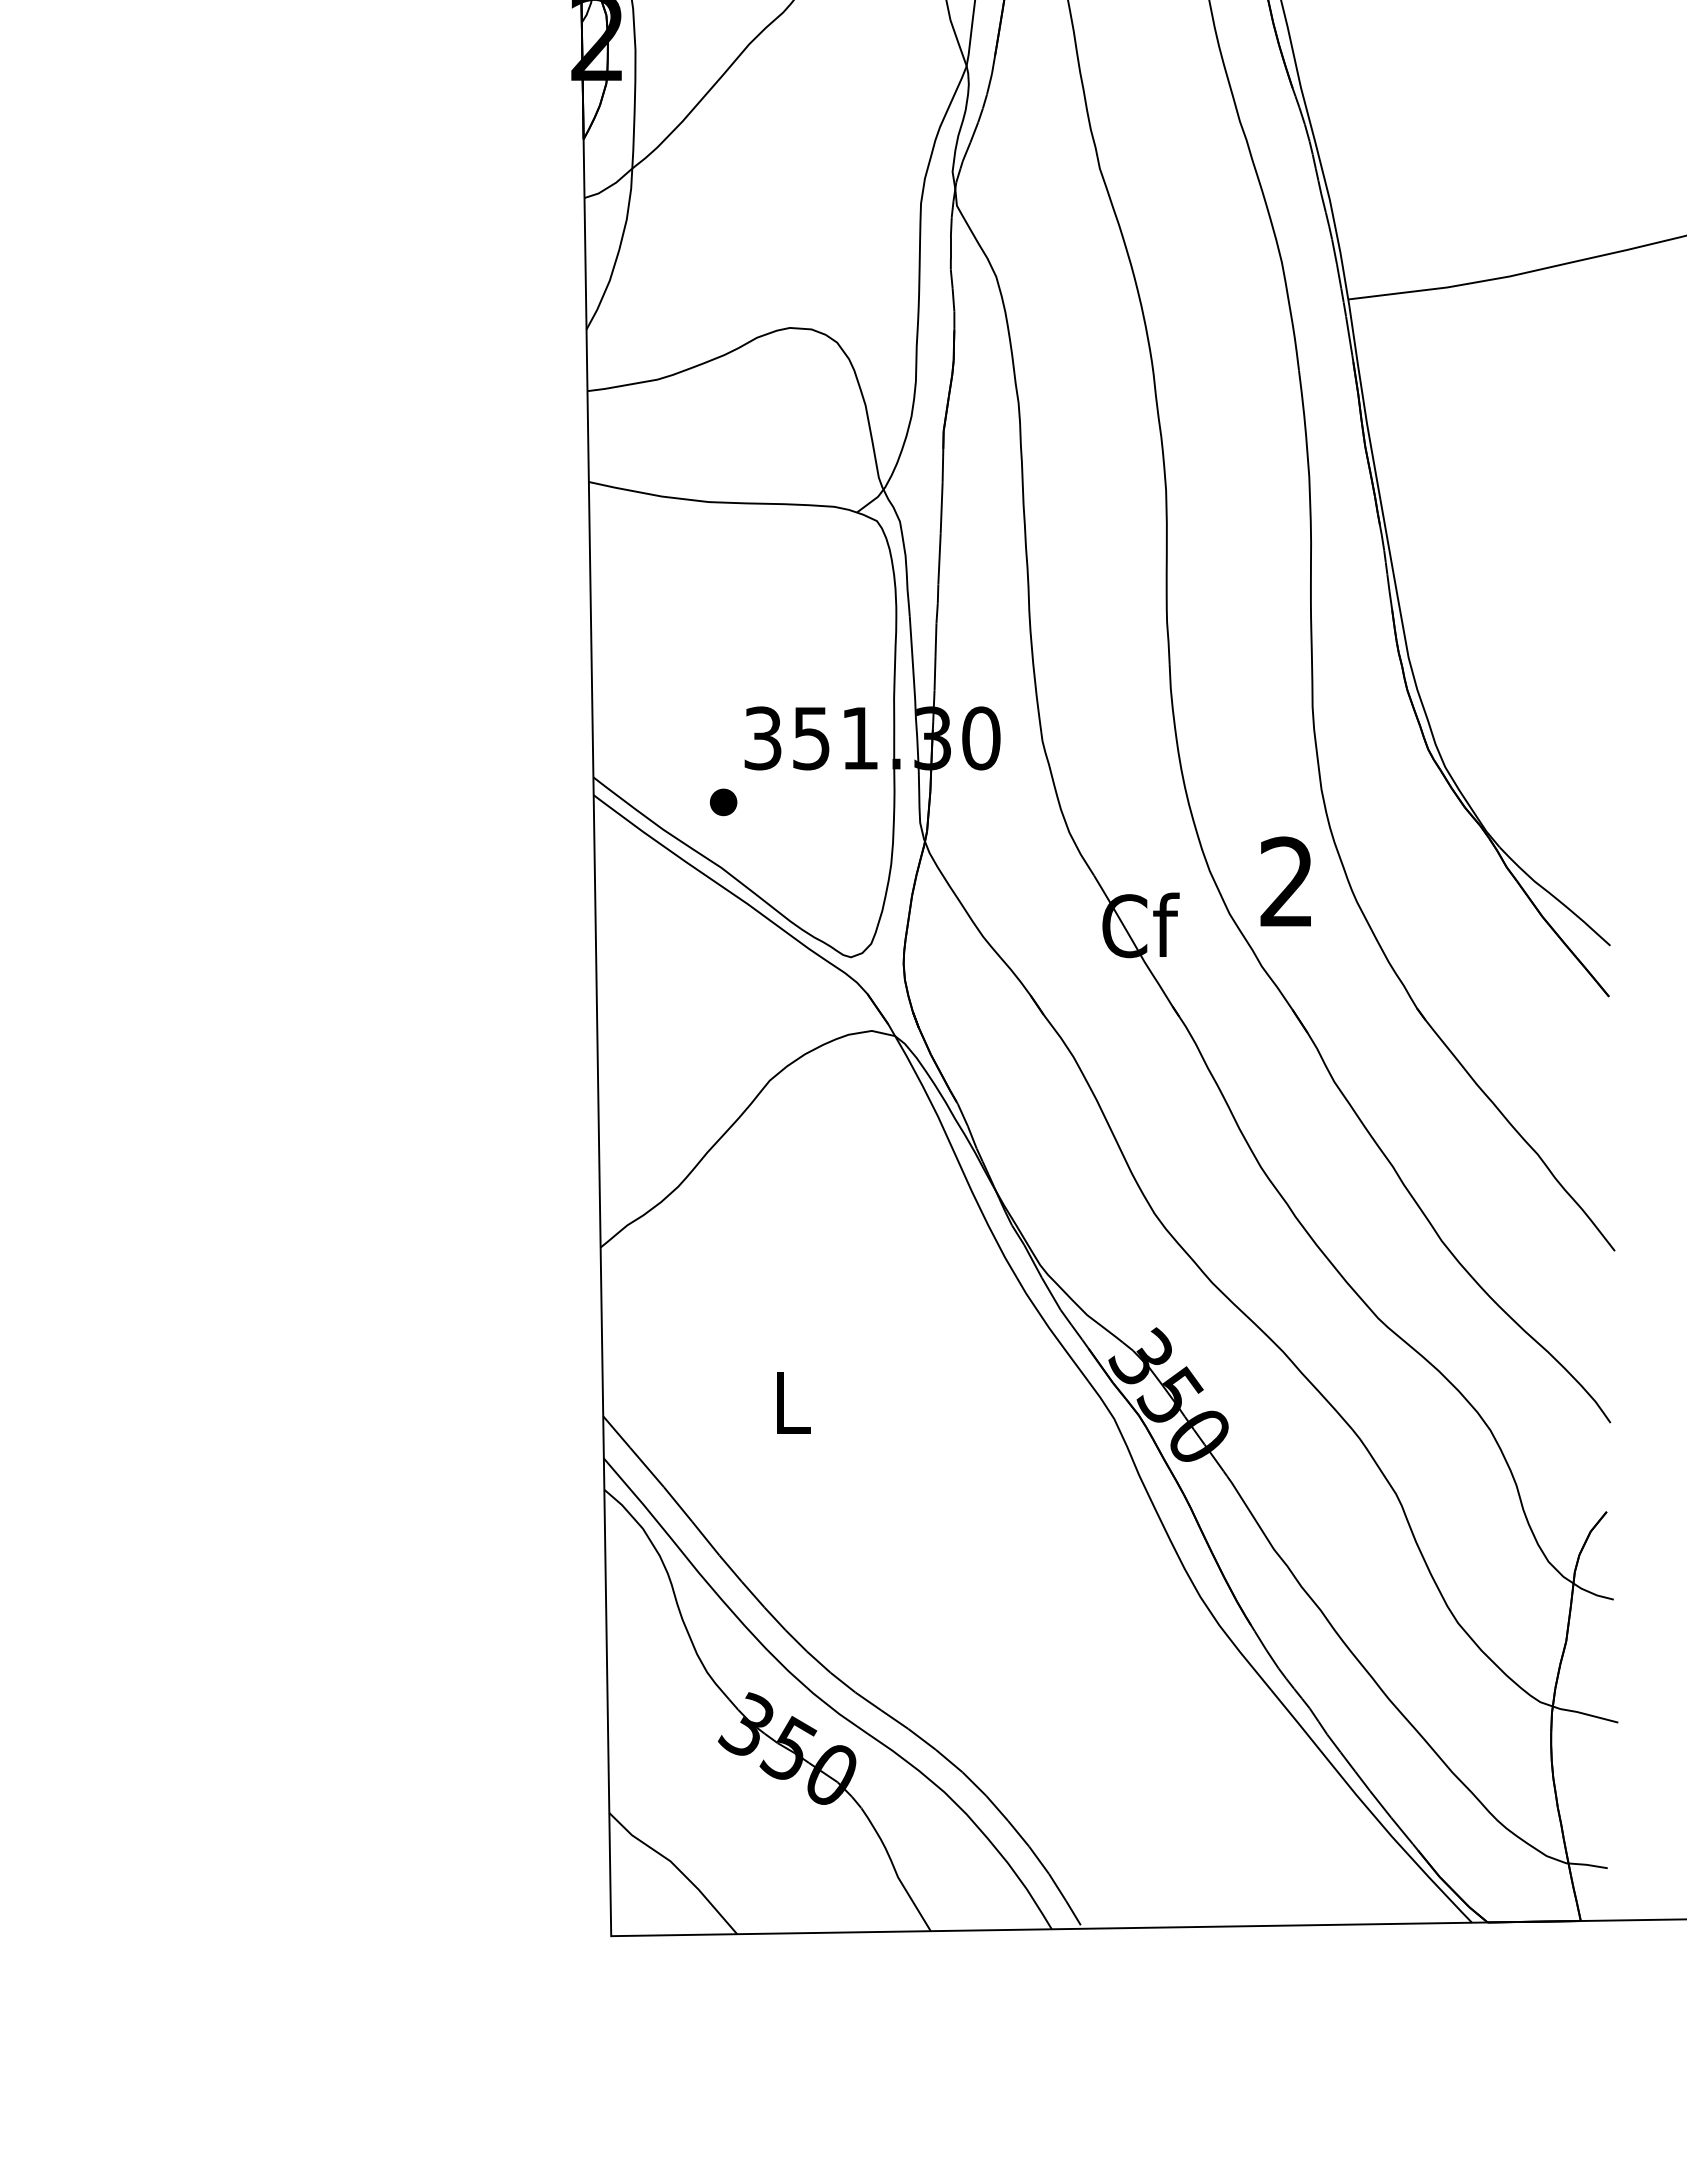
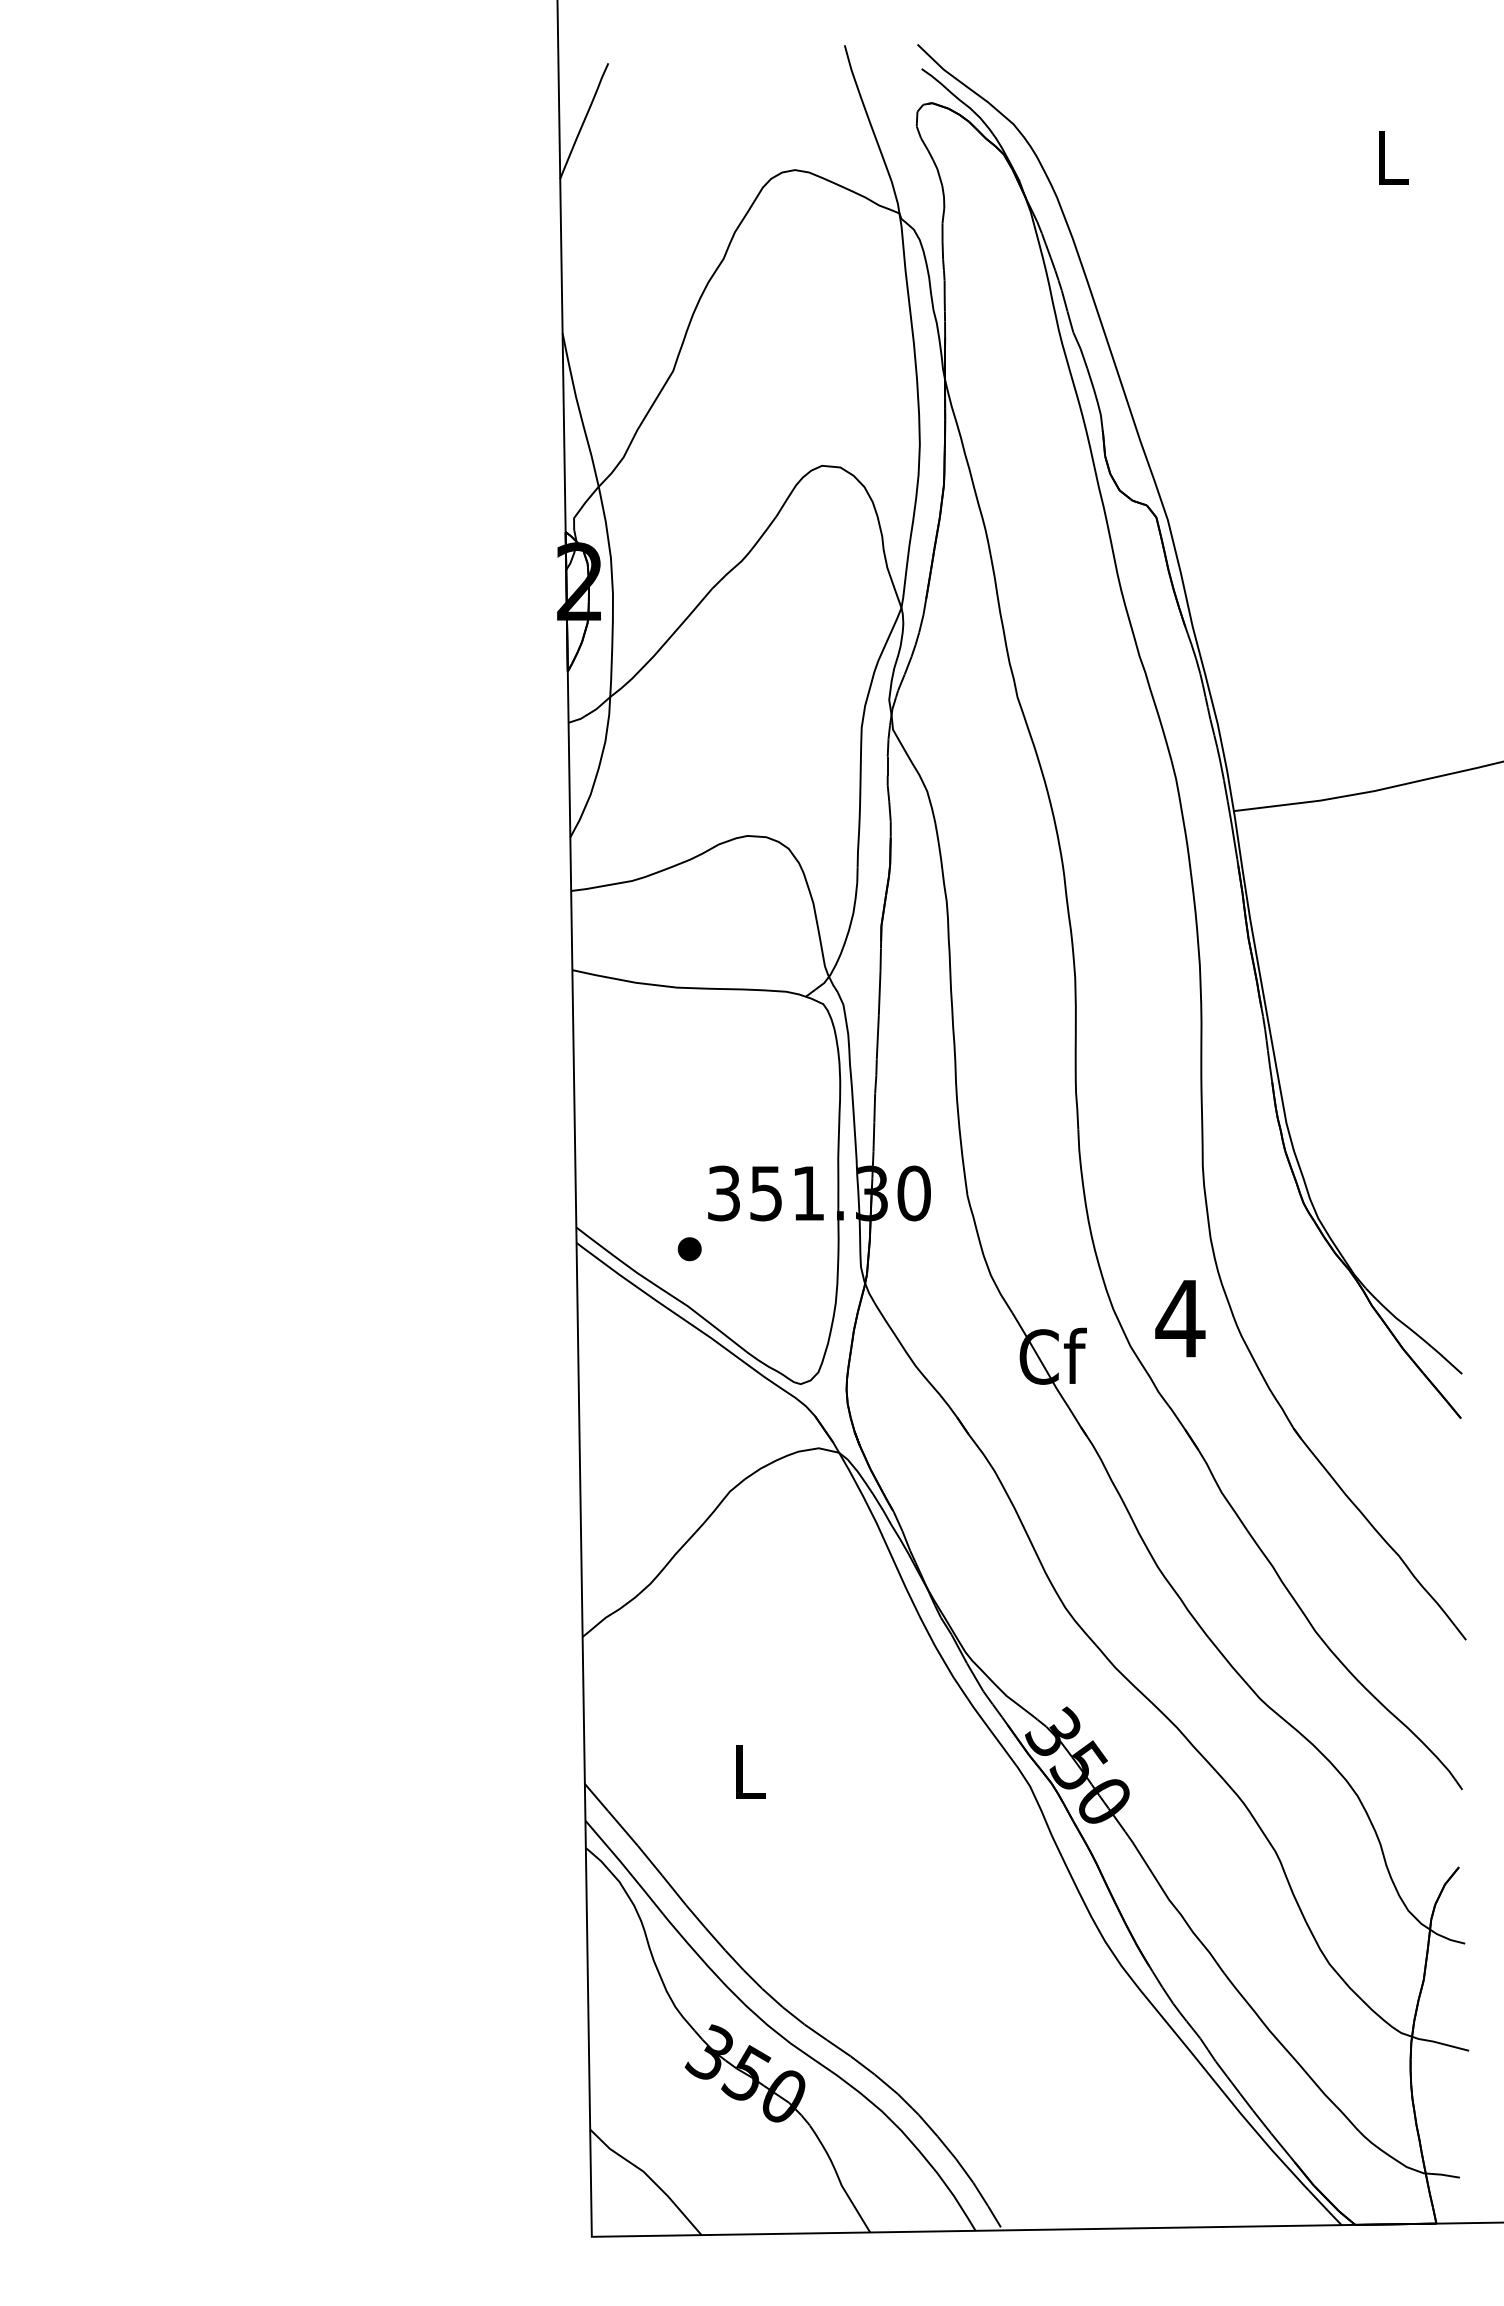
text: (1286, 880) -> (1180, 1317), 2 -> 4

